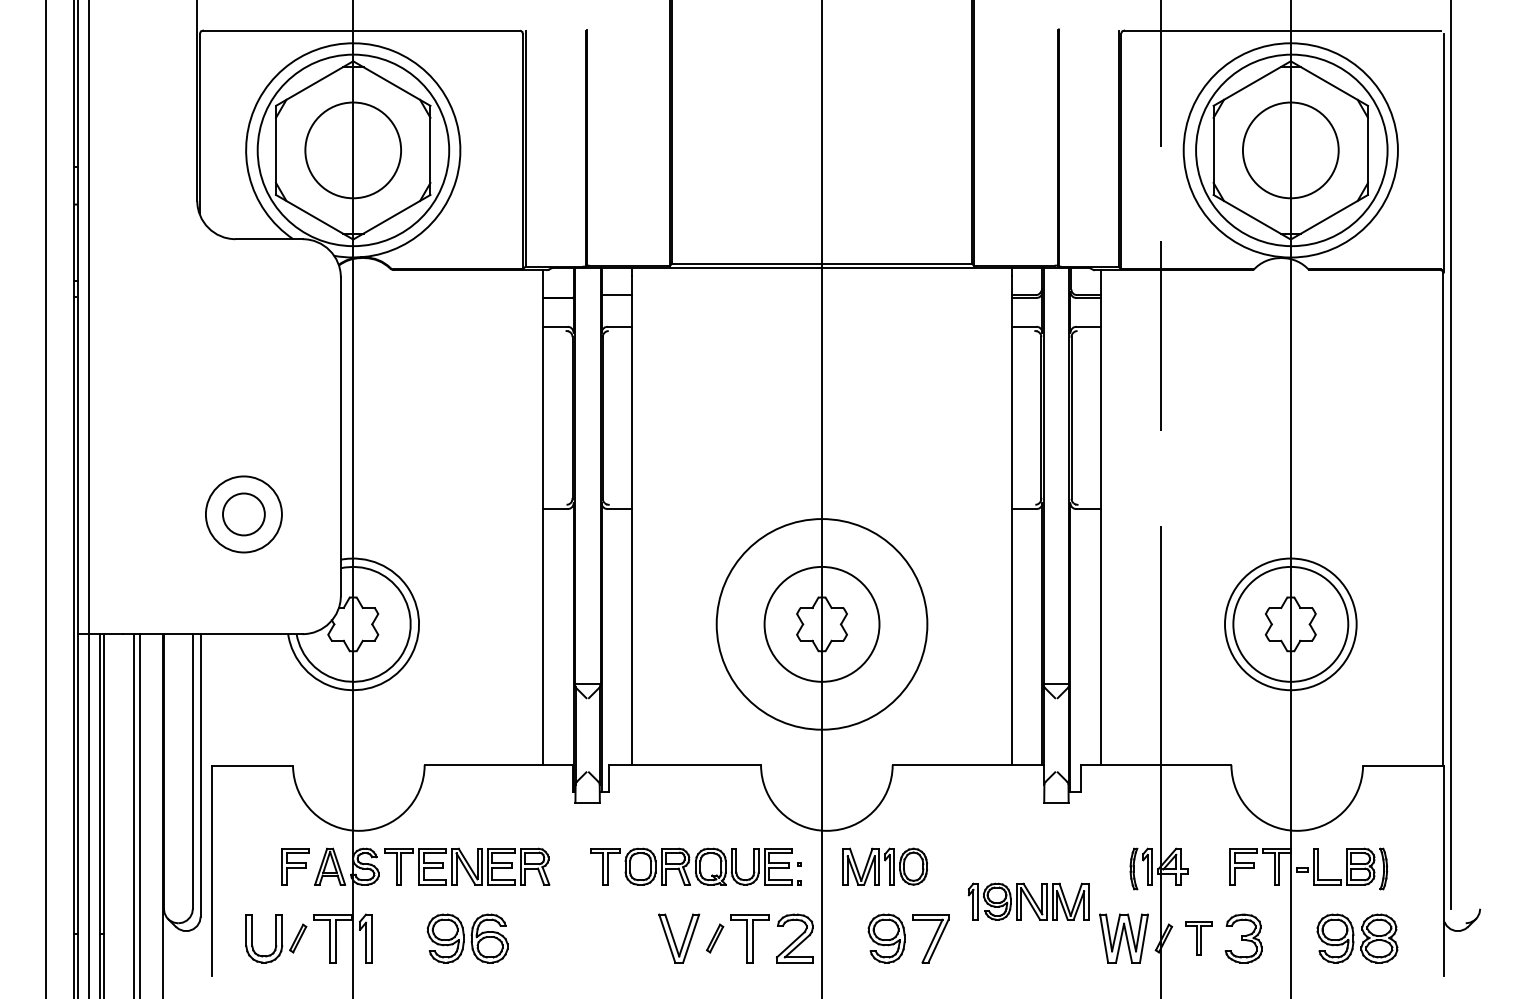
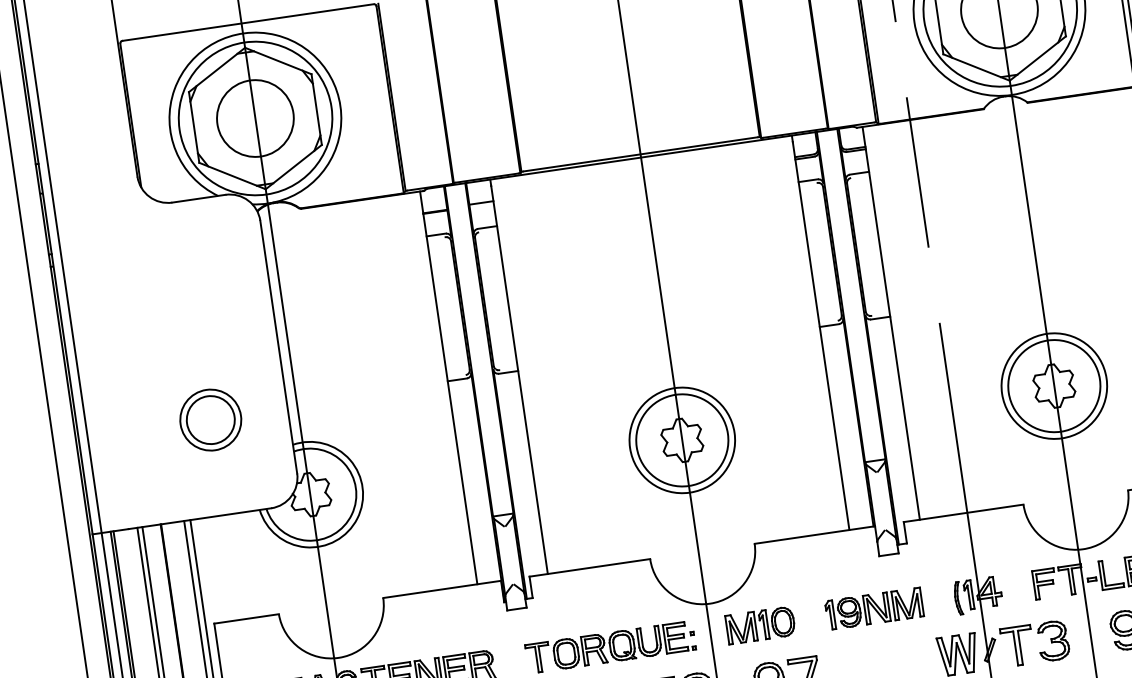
circle: (243, 514) -> (210, 420), size x1.43
circle: (821, 624) -> (681, 440), size x0.62
part: (1028, 901) -> (874, 608), moved
part: (1198, 938) -> (1017, 646), size x1.43

